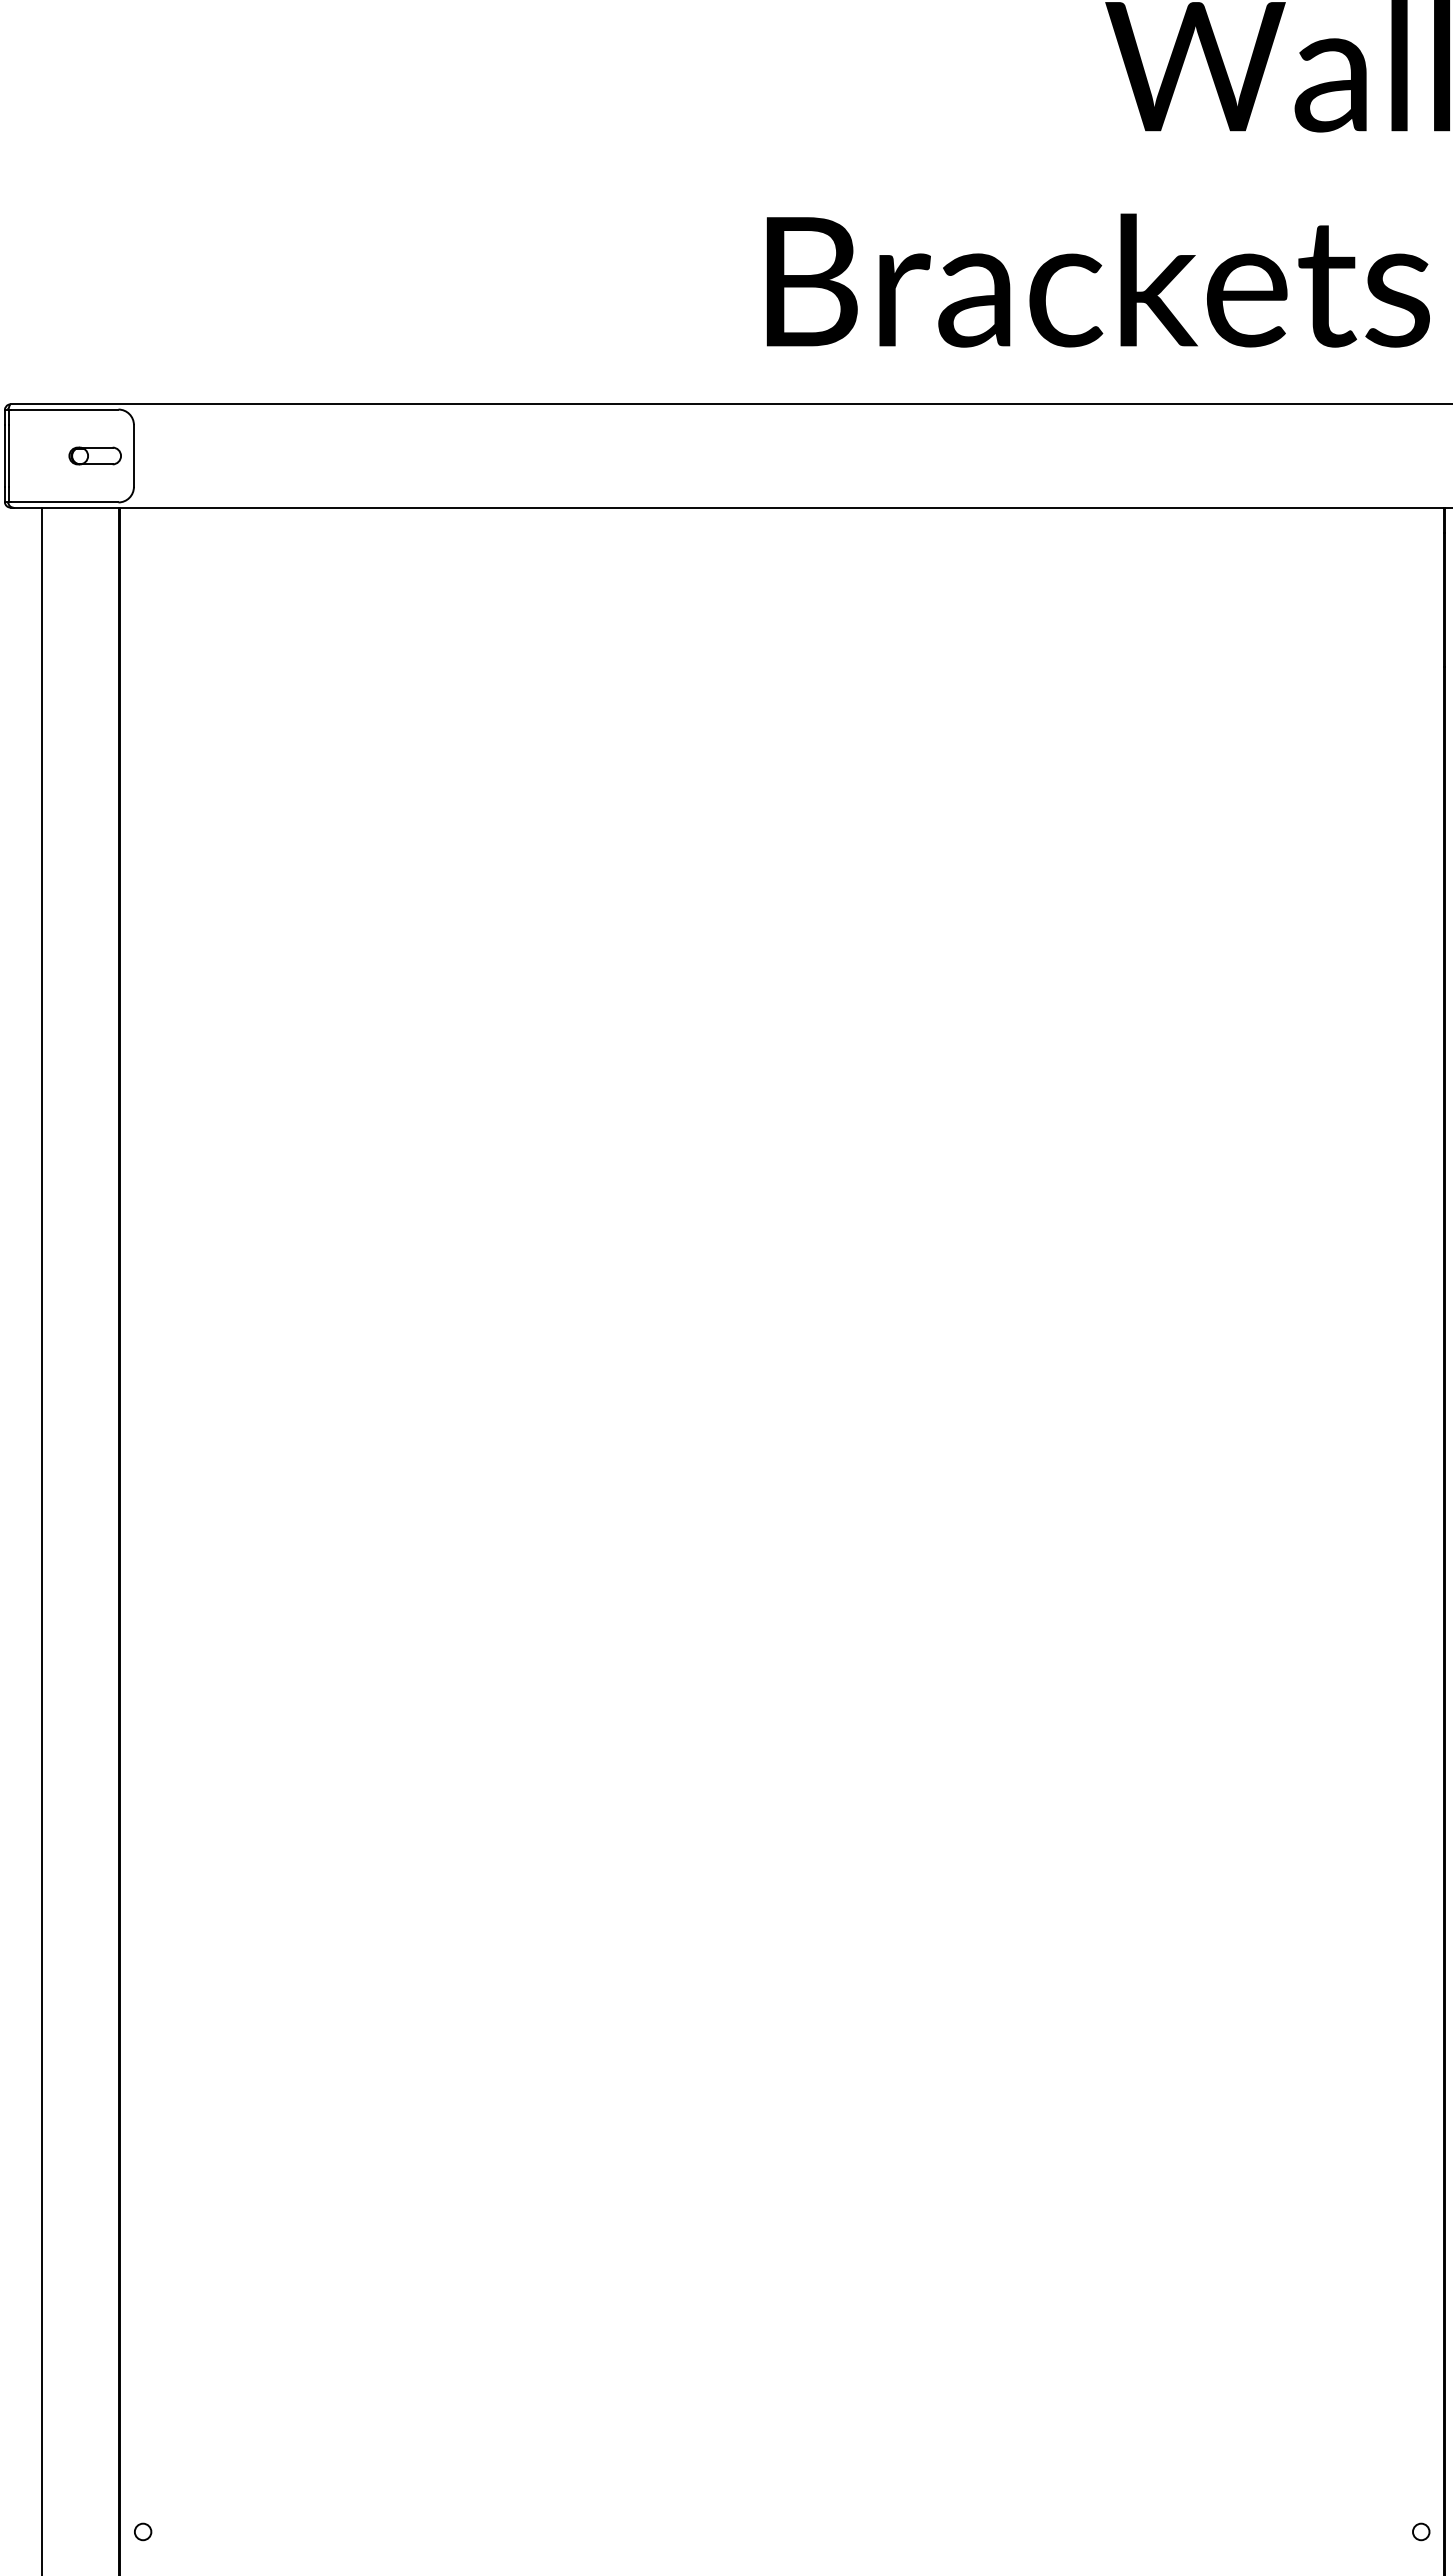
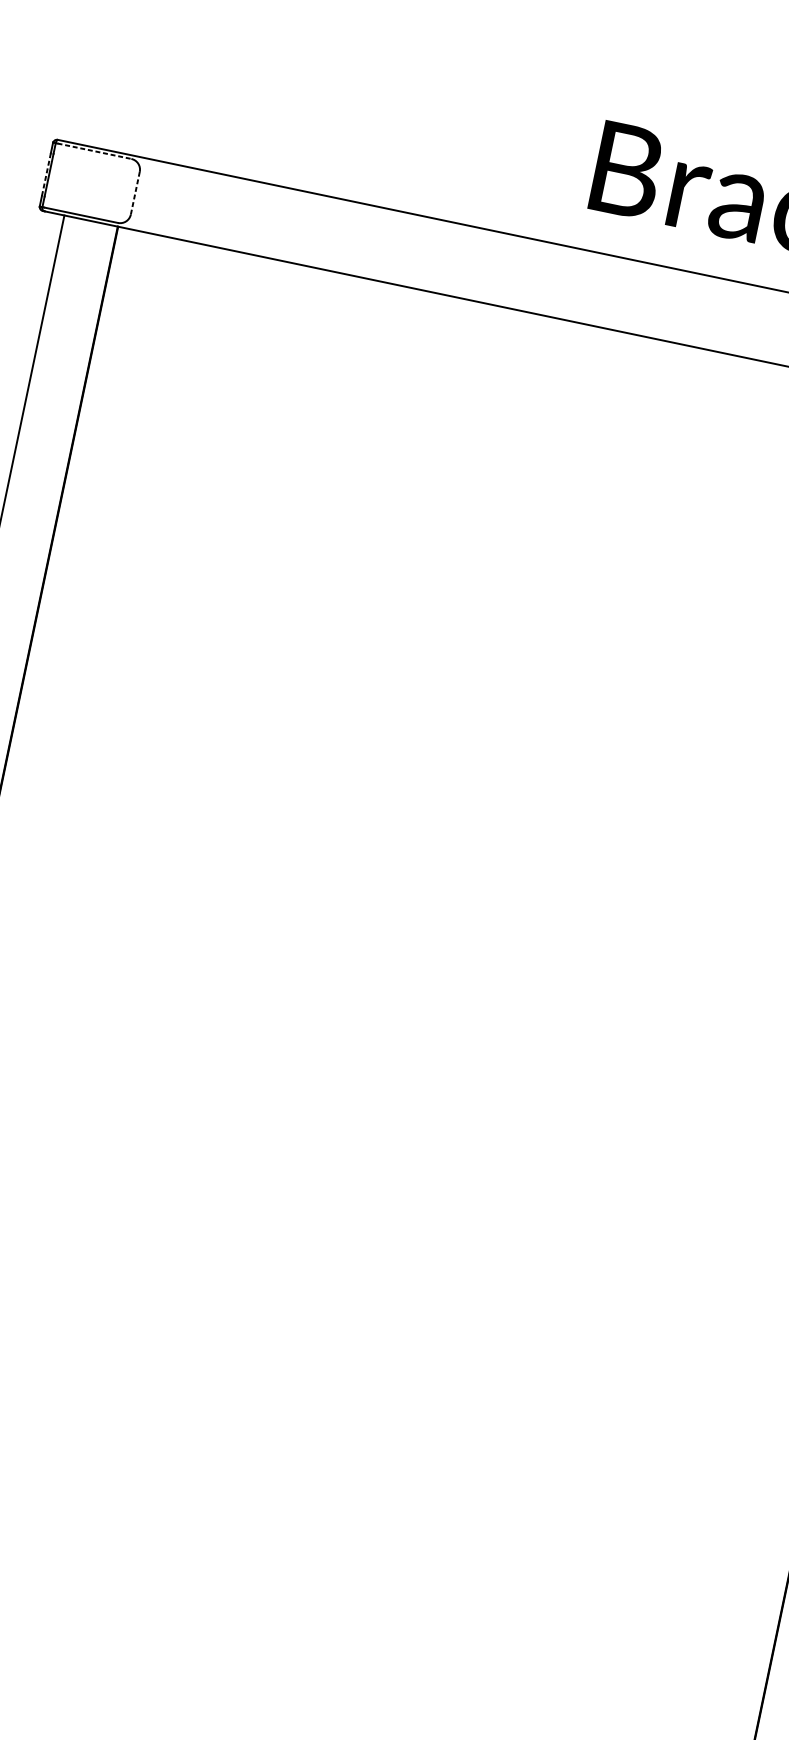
line: (64, 409) -> (94, 151), solid -> dashed
part: (94, 455) -> (108, 187), removed
line: (4, 456) -> (46, 174), solid -> dashed
line: (133, 456) -> (134, 193), solid -> dashed

